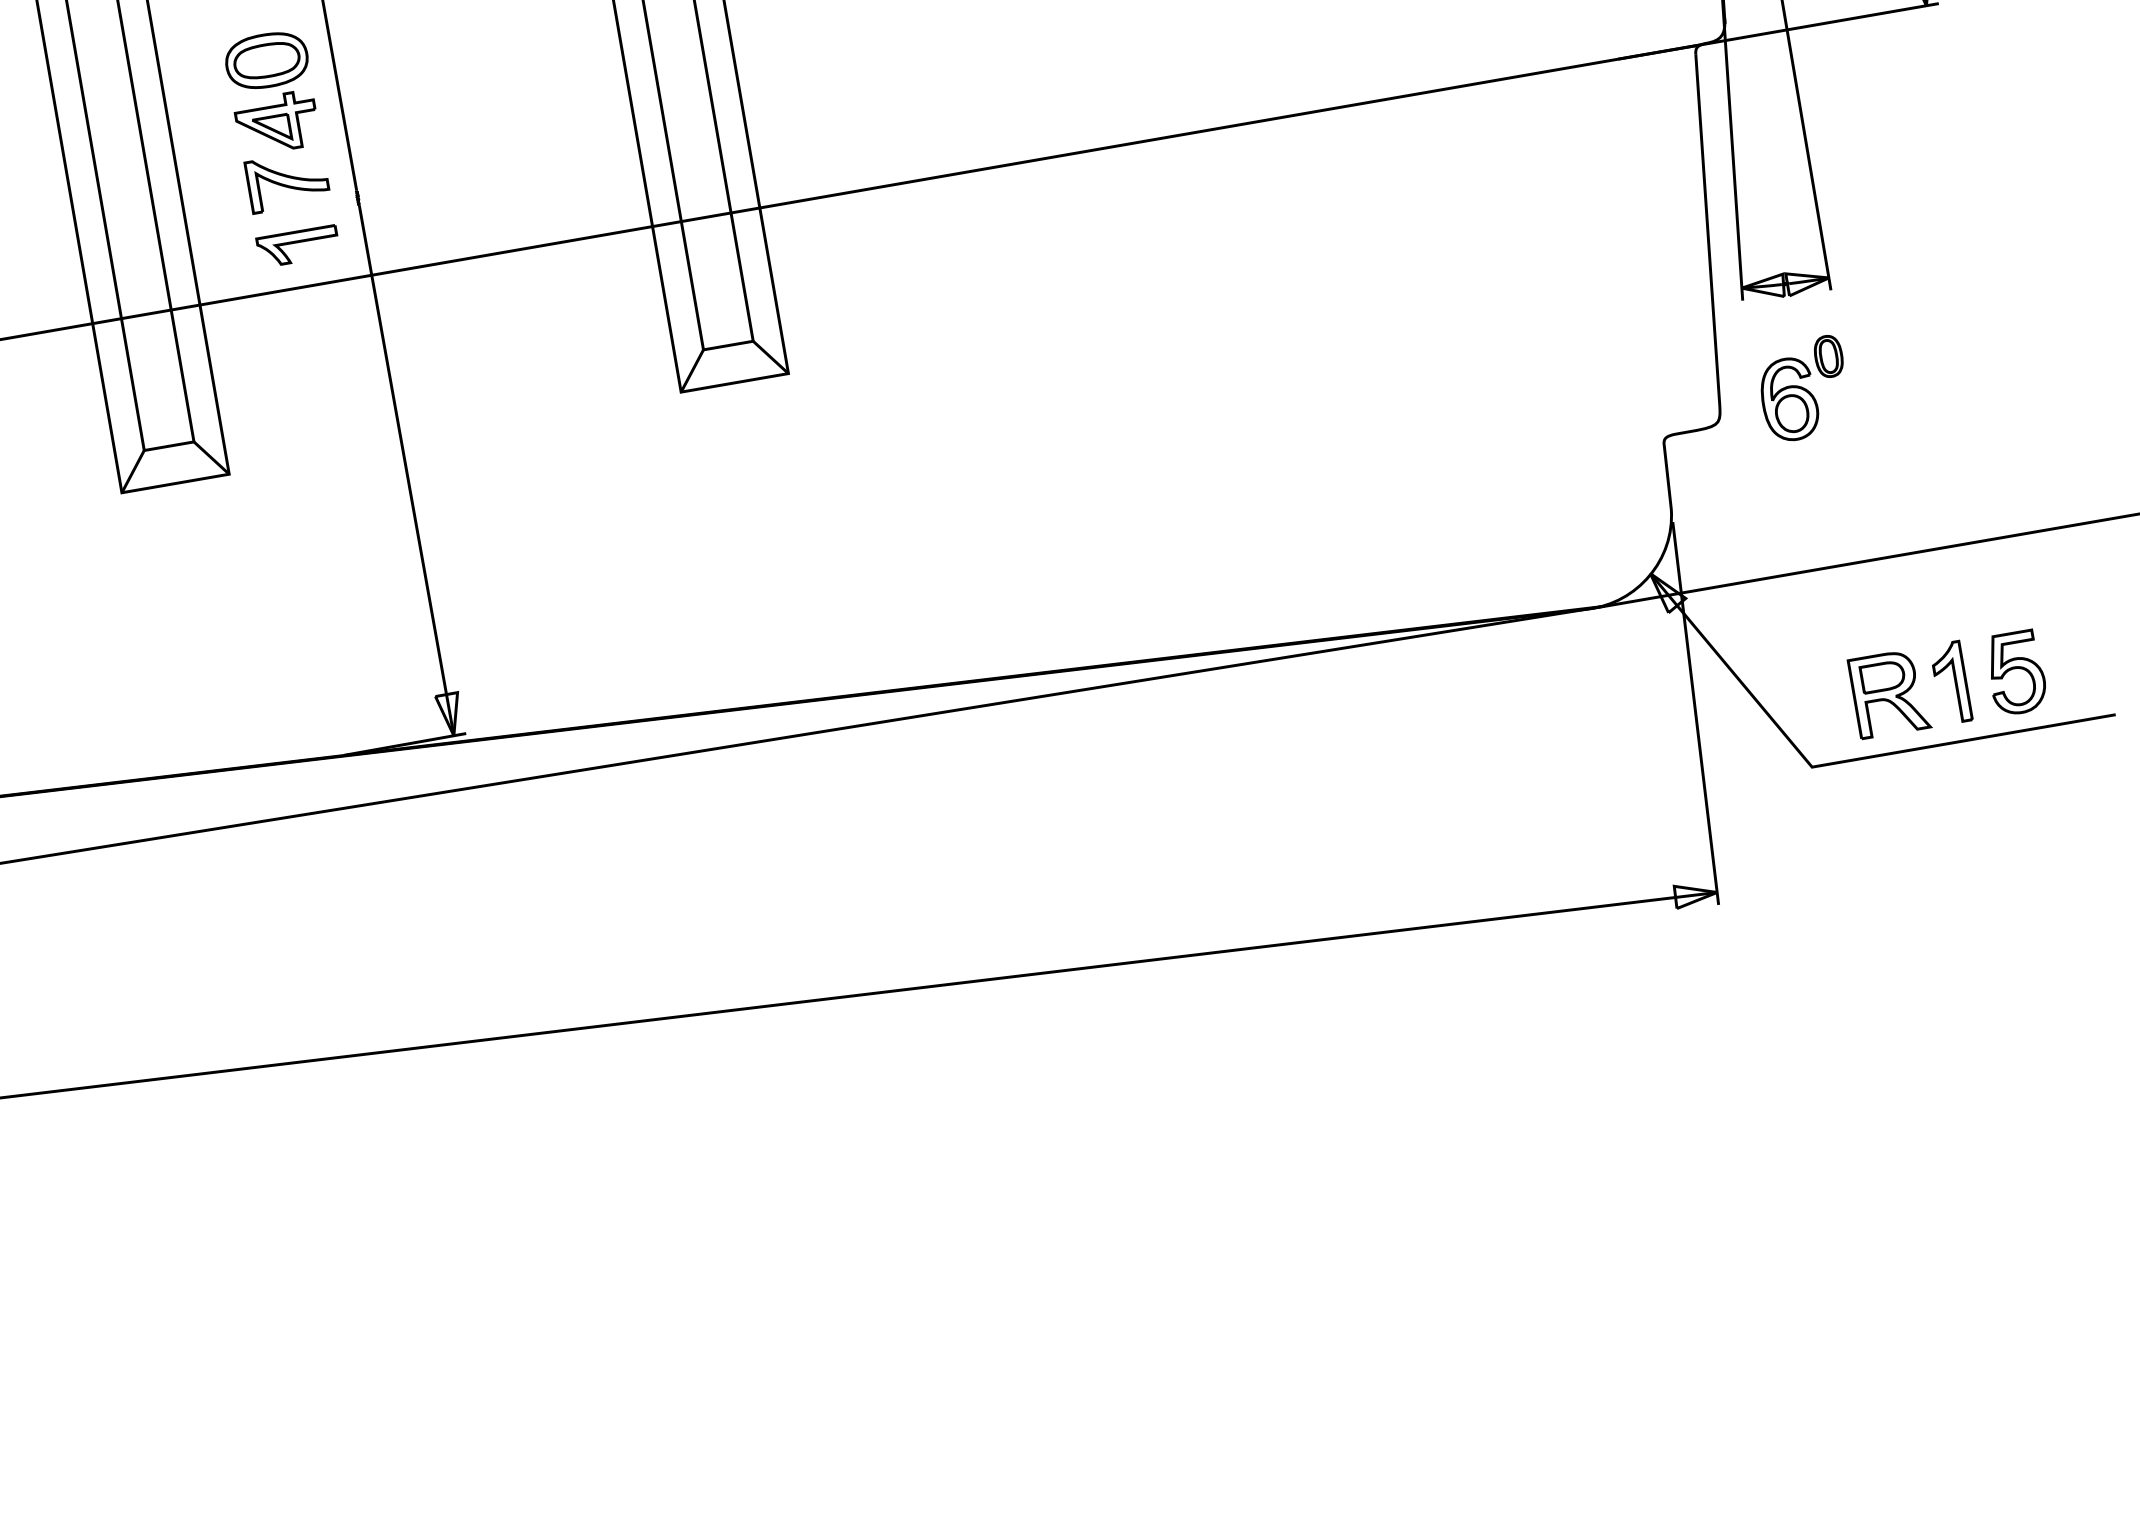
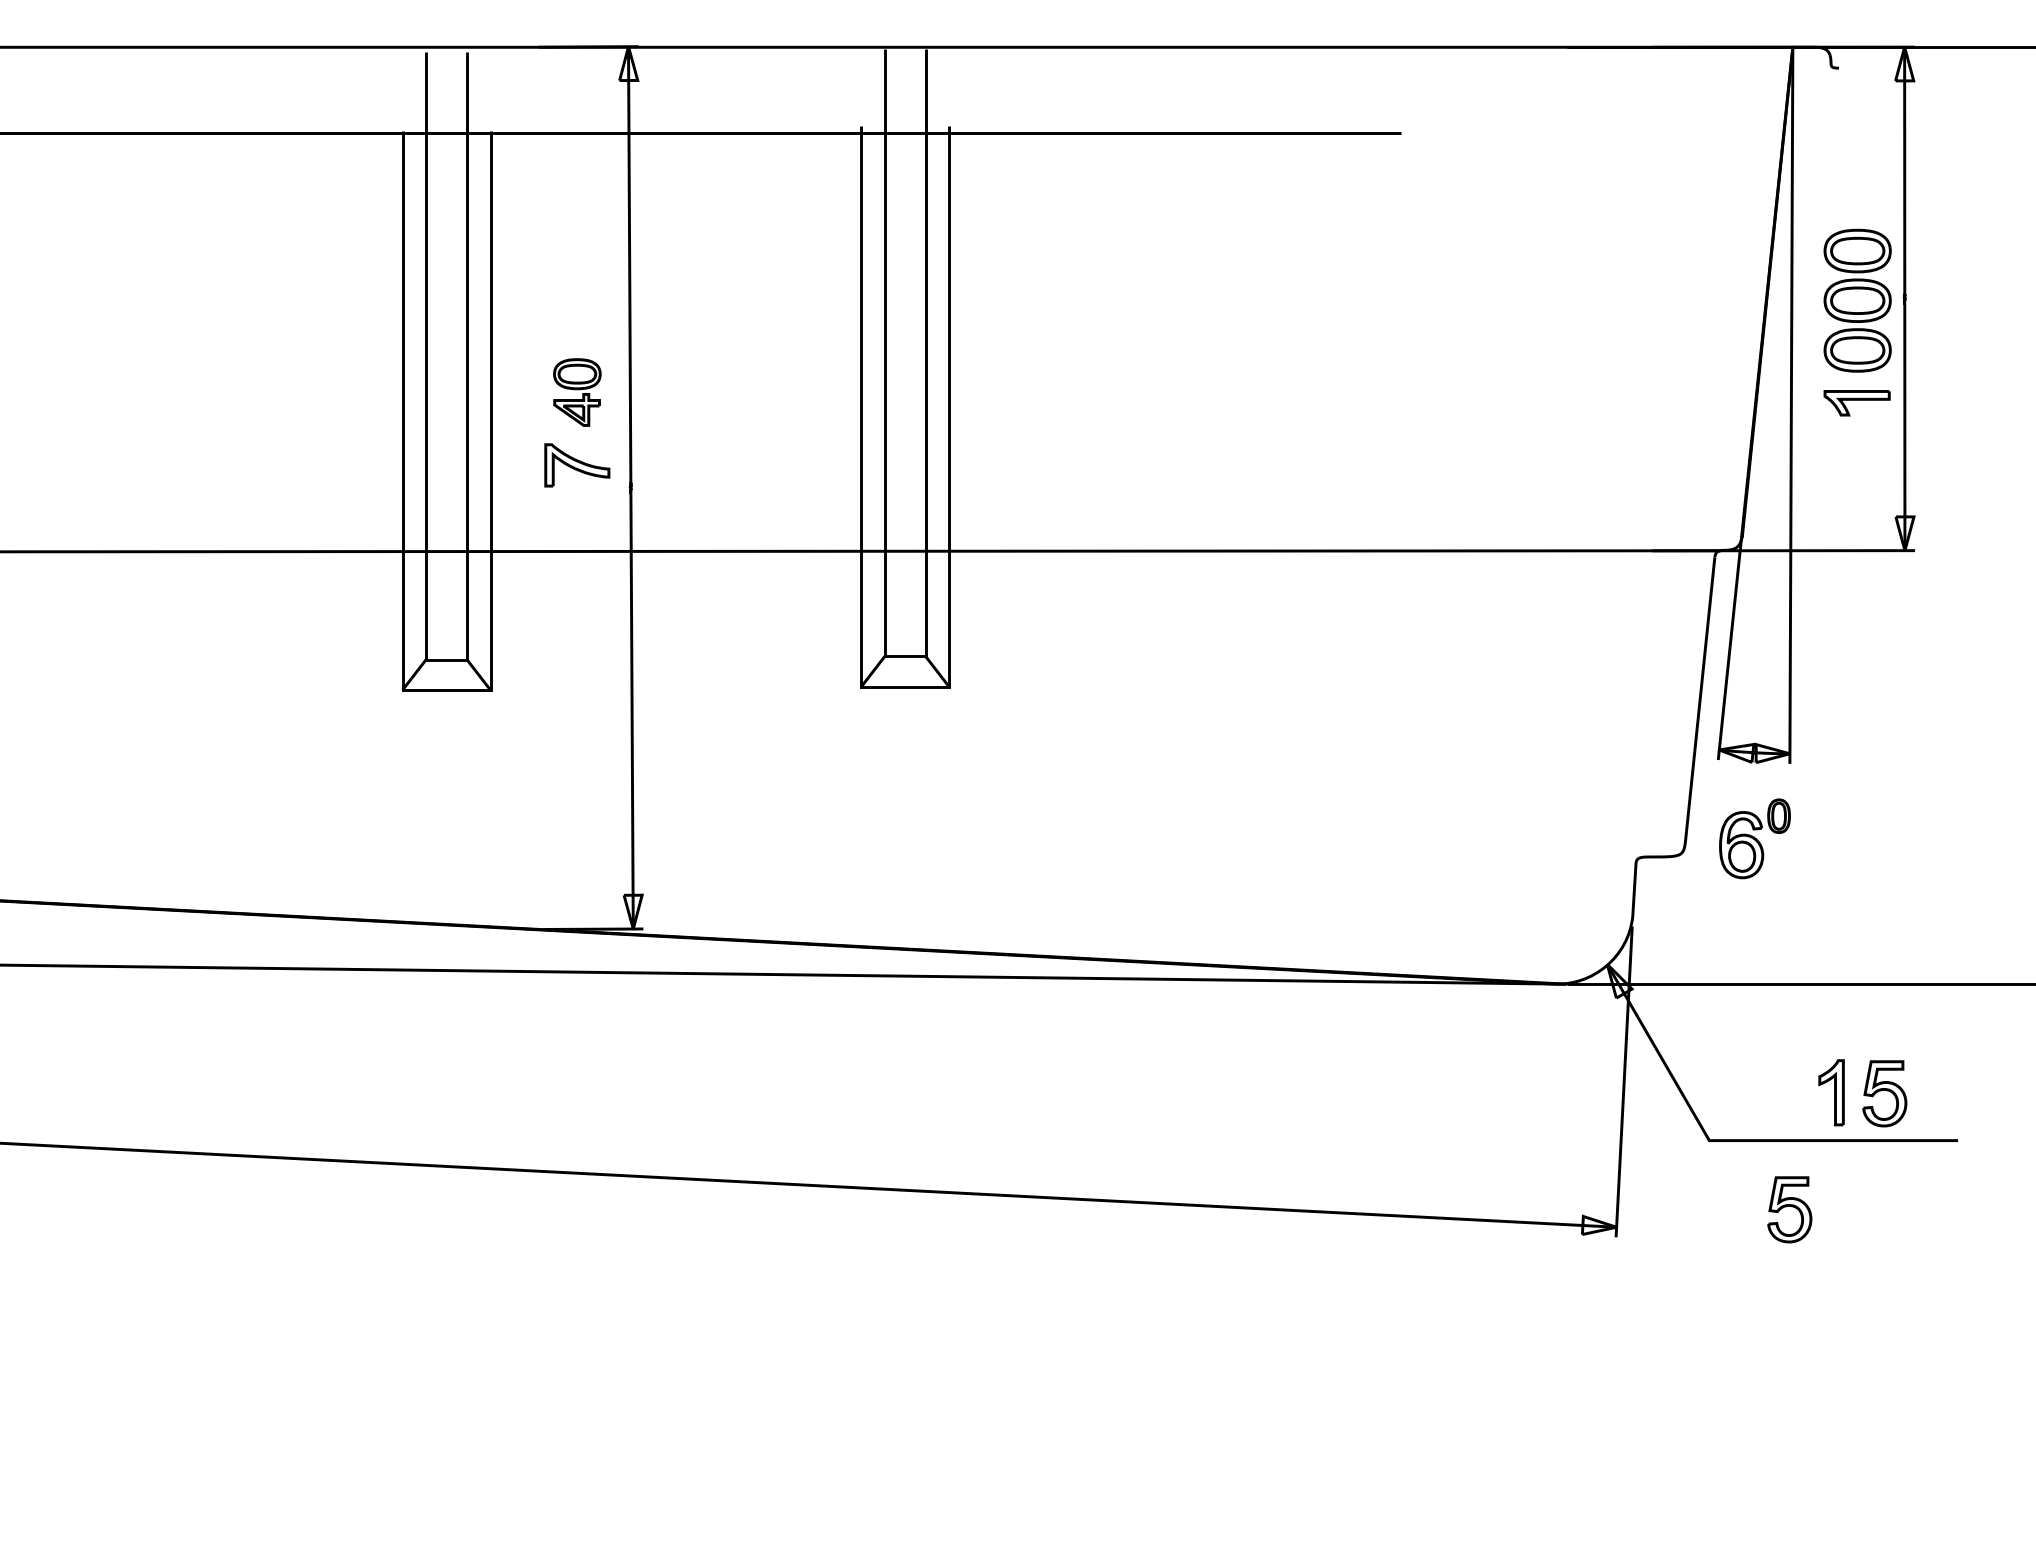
part: (272, 92) -> (577, 392), size x0.7
part: (298, 246) -> (576, 518), removed
part: (1890, 693) -> (1781, 1092), removed
part: (1924, 834) -> (1789, 1209), added

